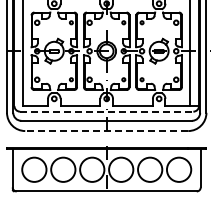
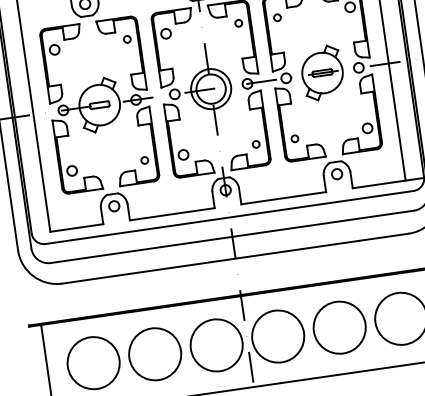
line: (106, 111) -> (229, 217), dashed -> solid
line: (106, 131) -> (235, 259), dashed -> solid

